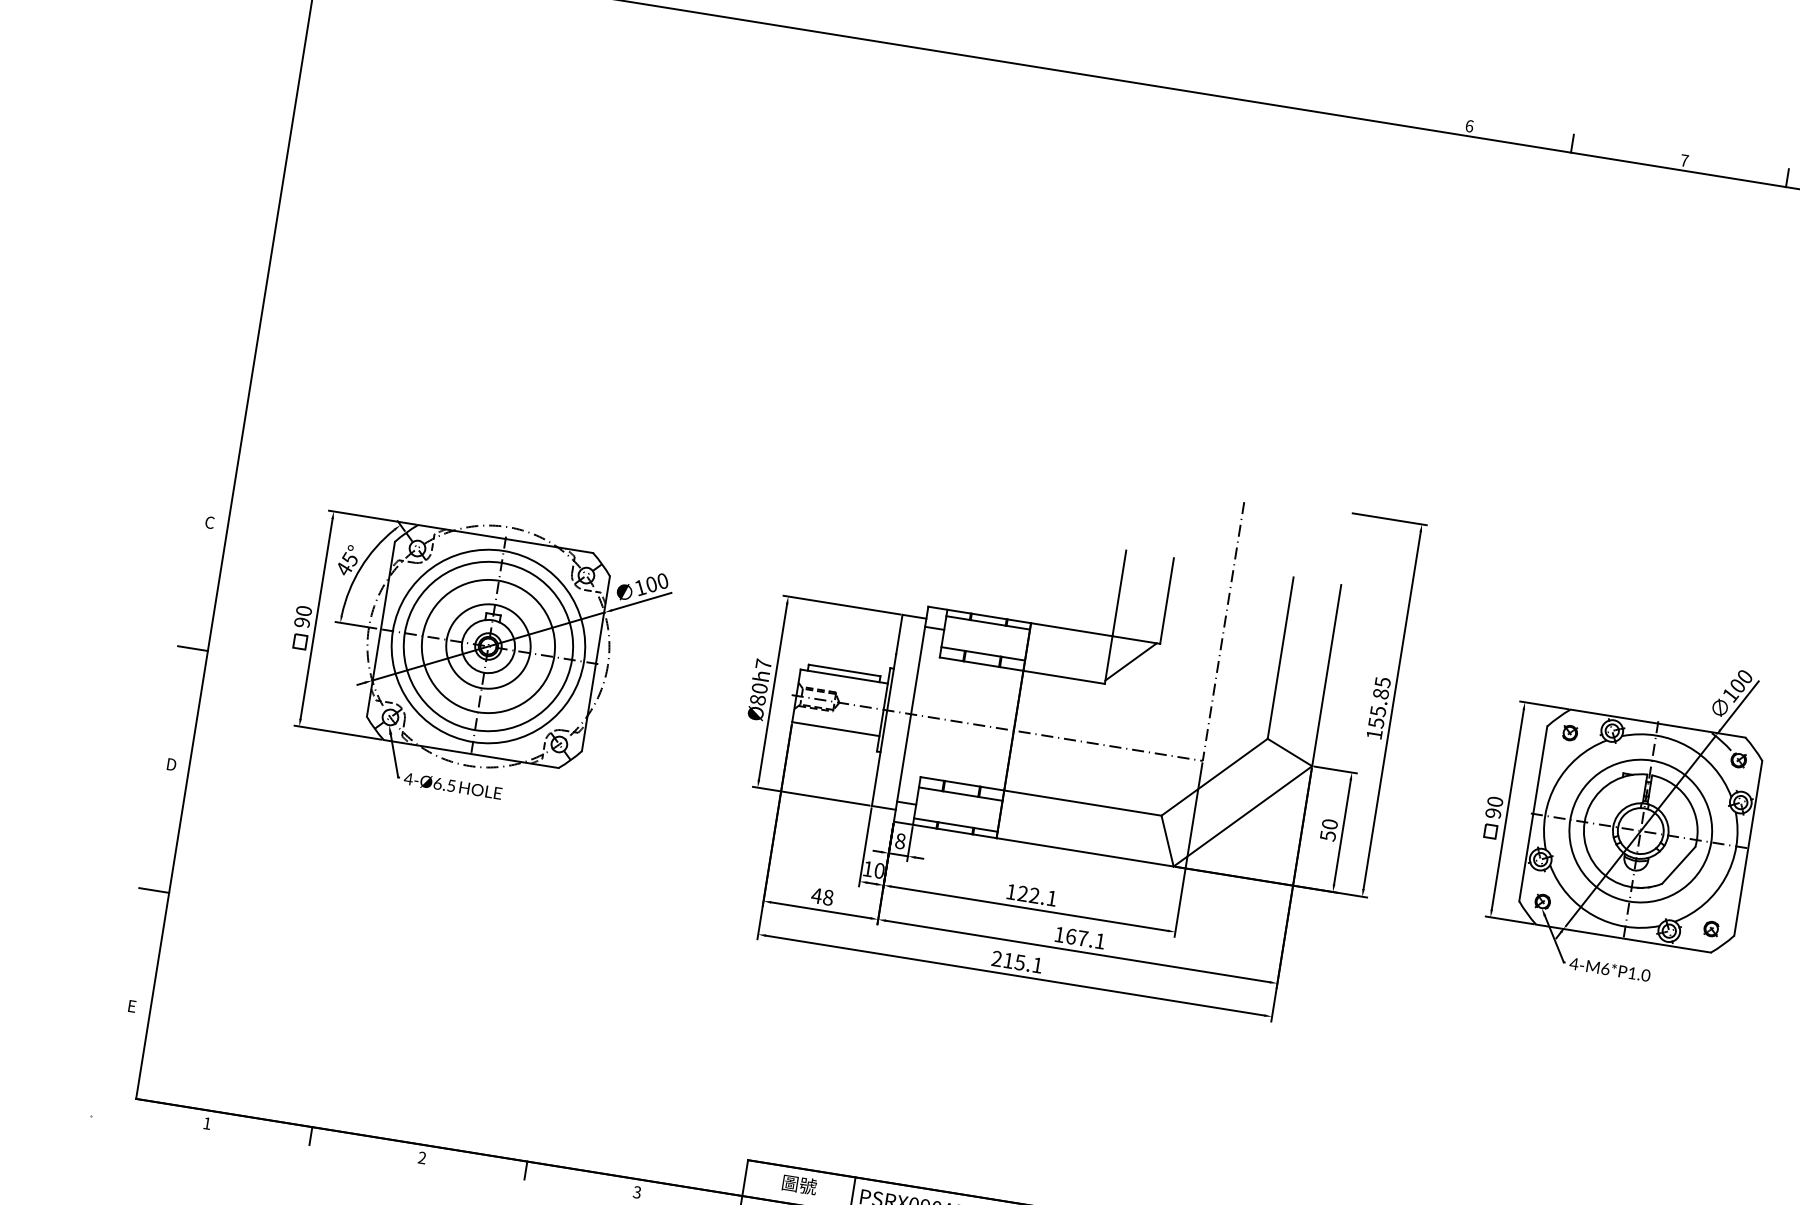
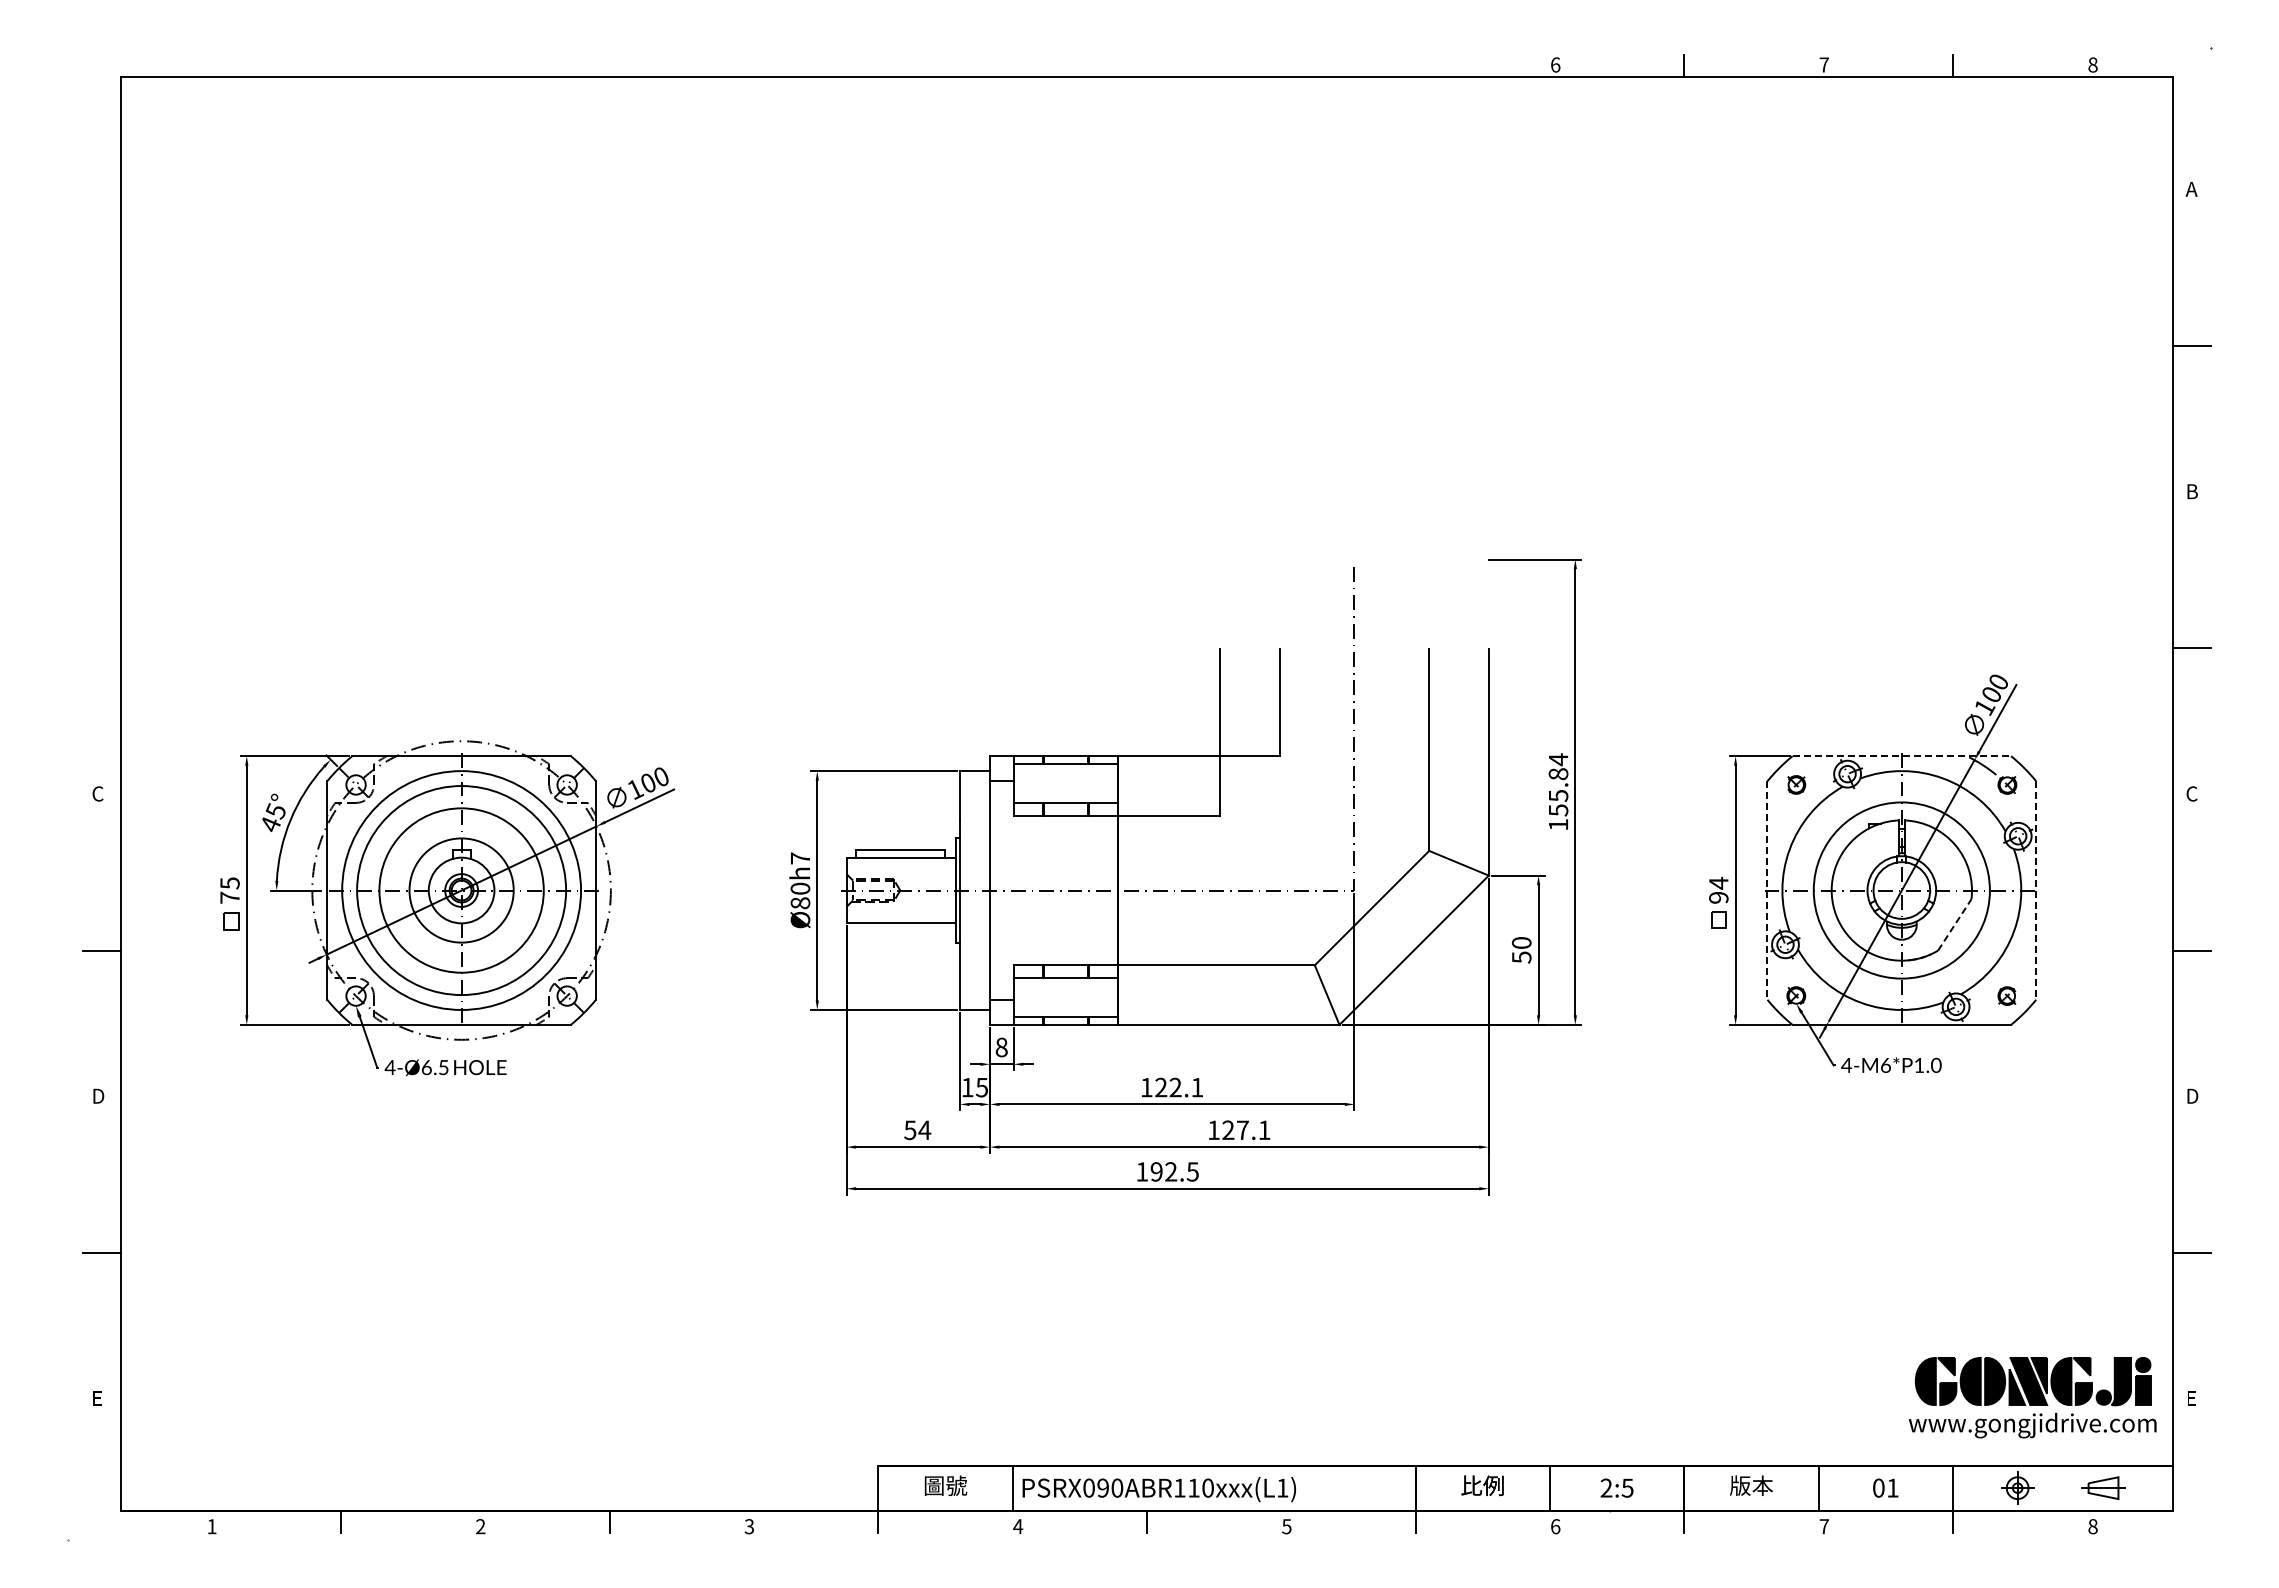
text: (302, 616) -> (229, 890), 90 -> 75
line: (1130, 661) -> (1247, 783), removed
text: (1382, 682) -> (1558, 759), 155.85 -> 155.84
line: (1658, 723) -> (1902, 756), solid -> dashed
text: (1495, 801) -> (1718, 882), 90 -> 94
line: (1533, 814) -> (1767, 891), solid -> dashed
line: (1748, 849) -> (2036, 891), solid -> dashed
line: (1678, 865) -> (1954, 924), solid -> dashed
text: (879, 870) -> (982, 1087), 10 -> 15
text: (822, 896) -> (917, 1130), 48 -> 54
text: (1071, 936) -> (1228, 1130), 167.1 -> 127.1
text: (1017, 961) -> (1167, 1171), 215.1 -> 192.5

